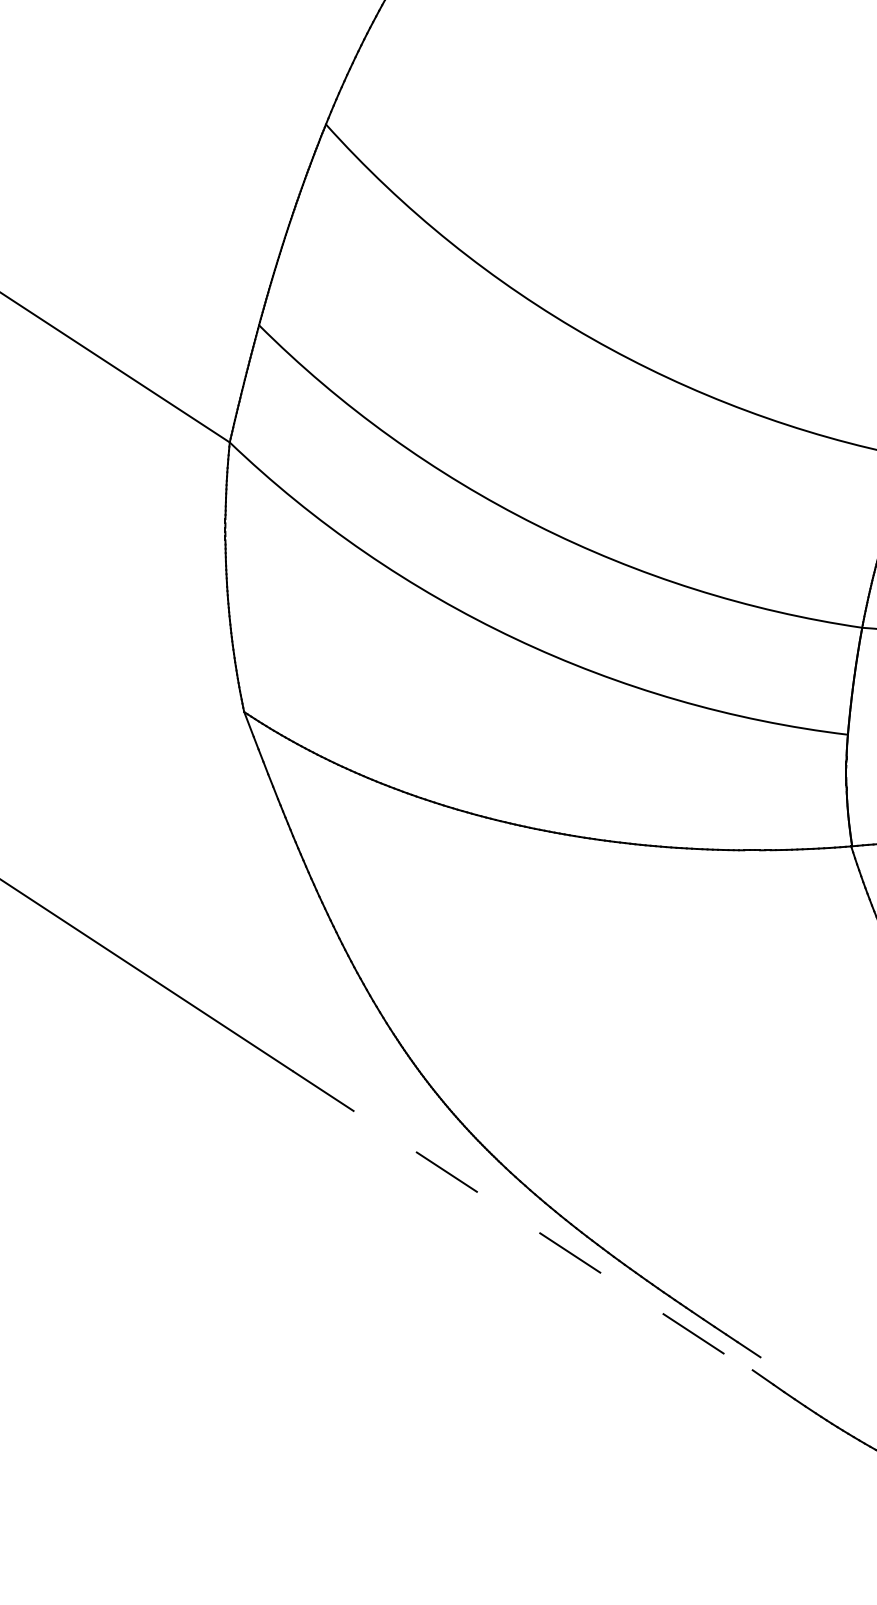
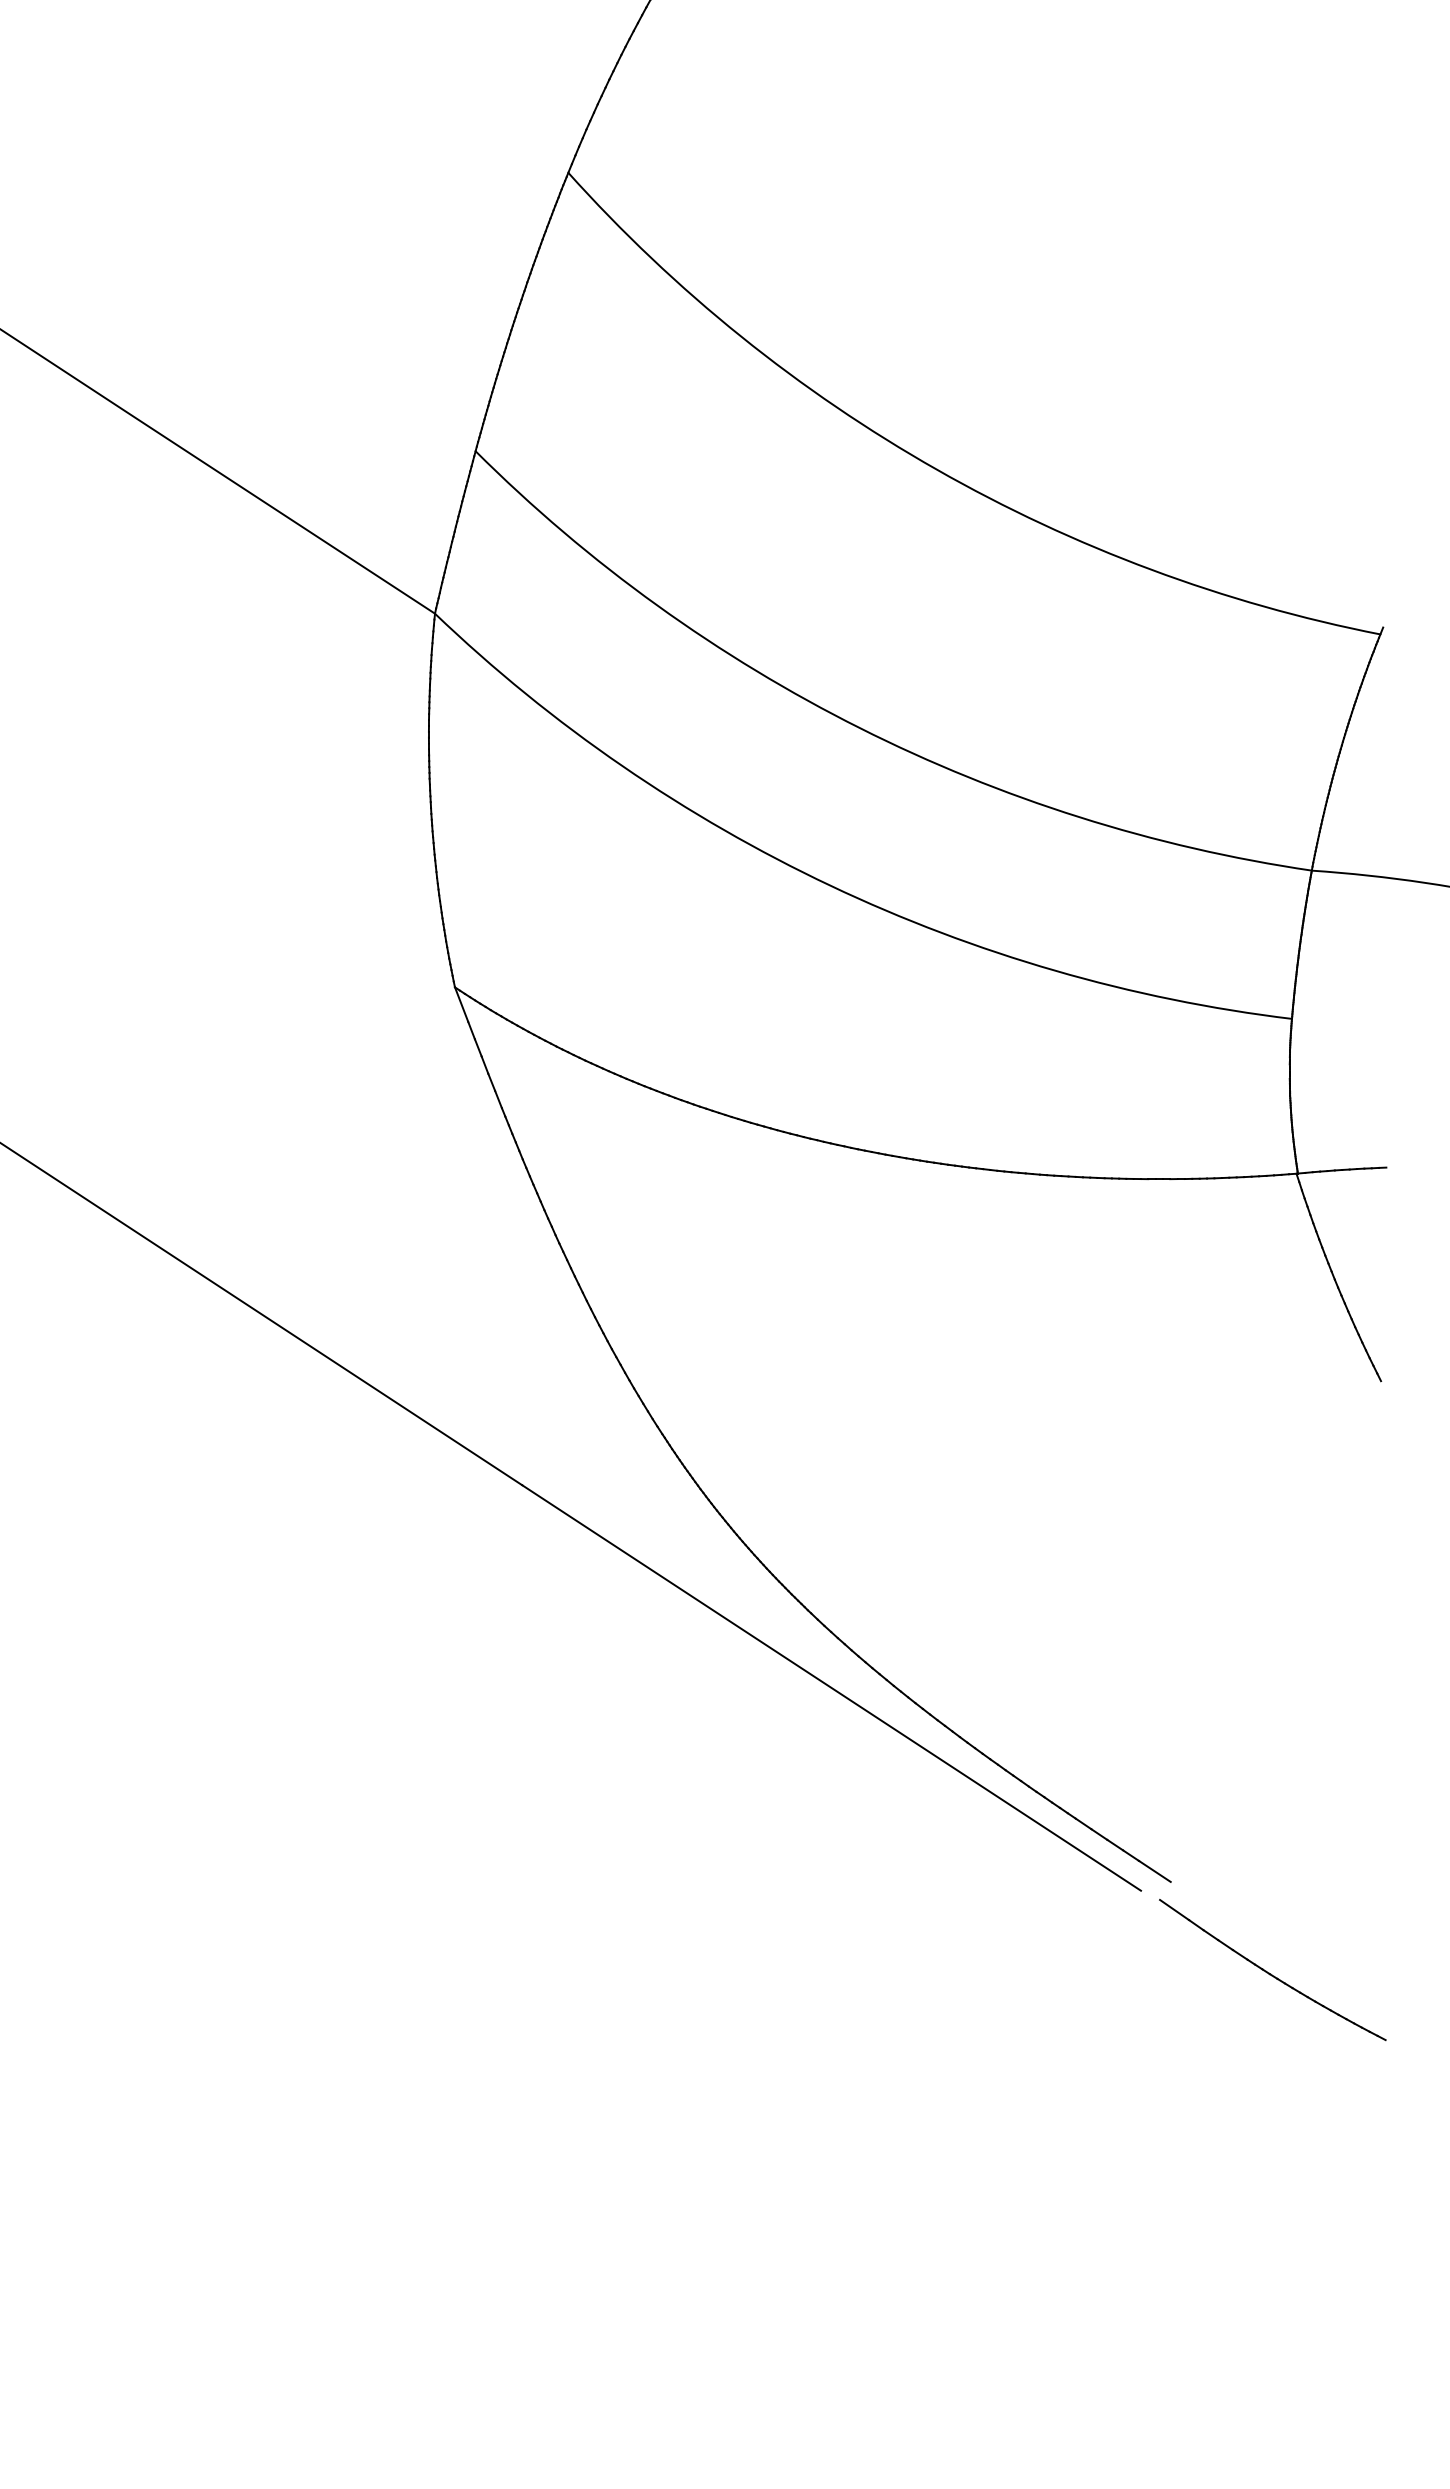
line: (515, 1217) -> (831, 1687), dashed -> solid

